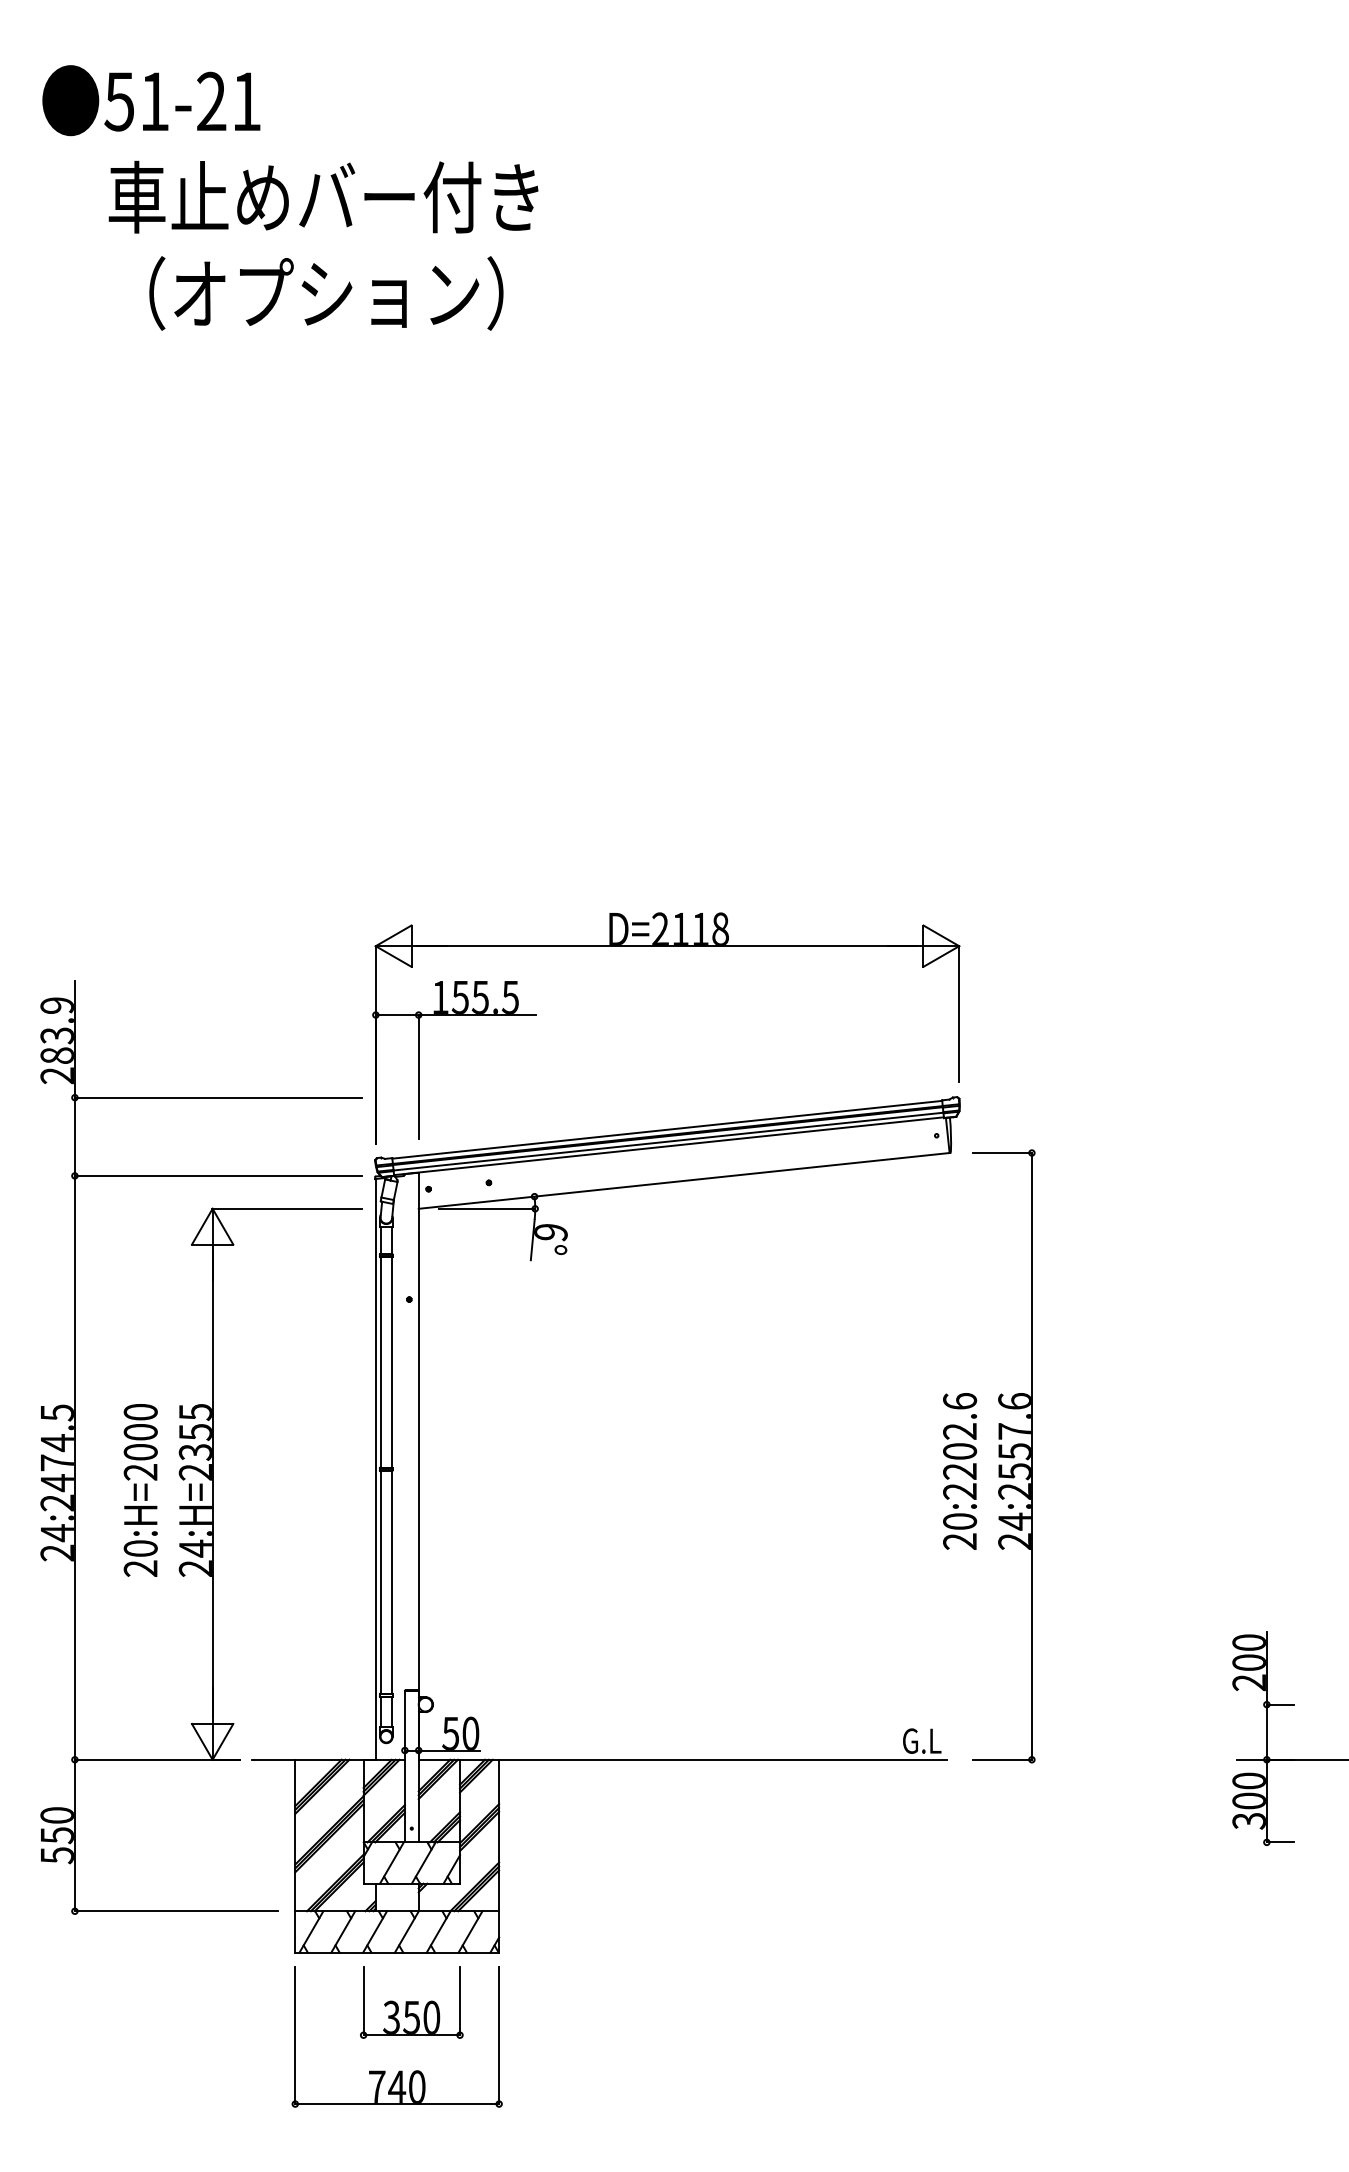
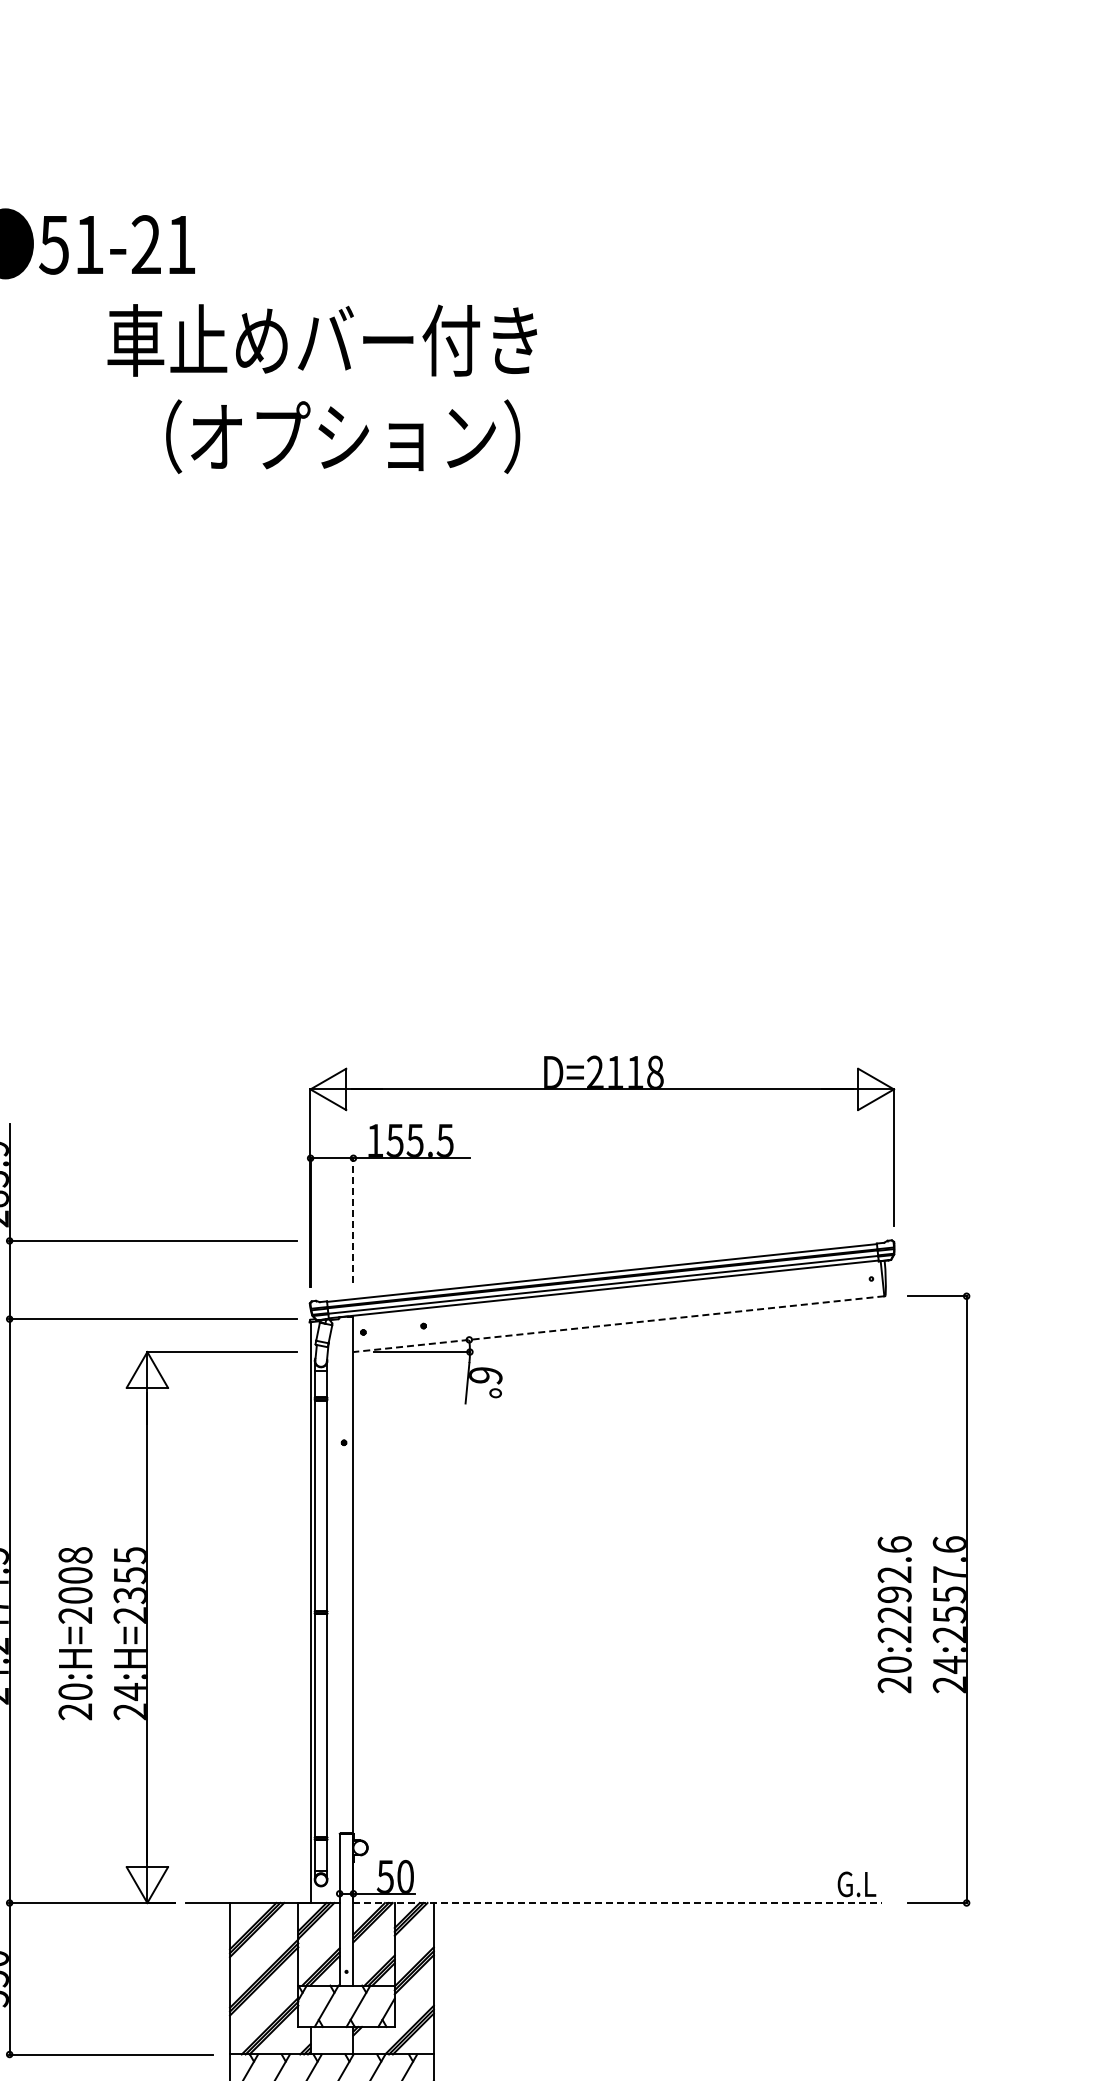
text: (323, 196) -> (322, 339), moved
text: (326, 293) -> (343, 436), moved
line: (418, 1076) -> (353, 1219), solid -> dashed
line: (684, 1180) -> (619, 1323), solid -> dashed
text: (140, 1411) -> (75, 1554), 20:H=2000 -> 20:H=2008
text: (960, 1451) -> (895, 1594), 20:2202.6 -> 20:2292.6
line: (683, 1759) -> (618, 1902), solid -> dashed

